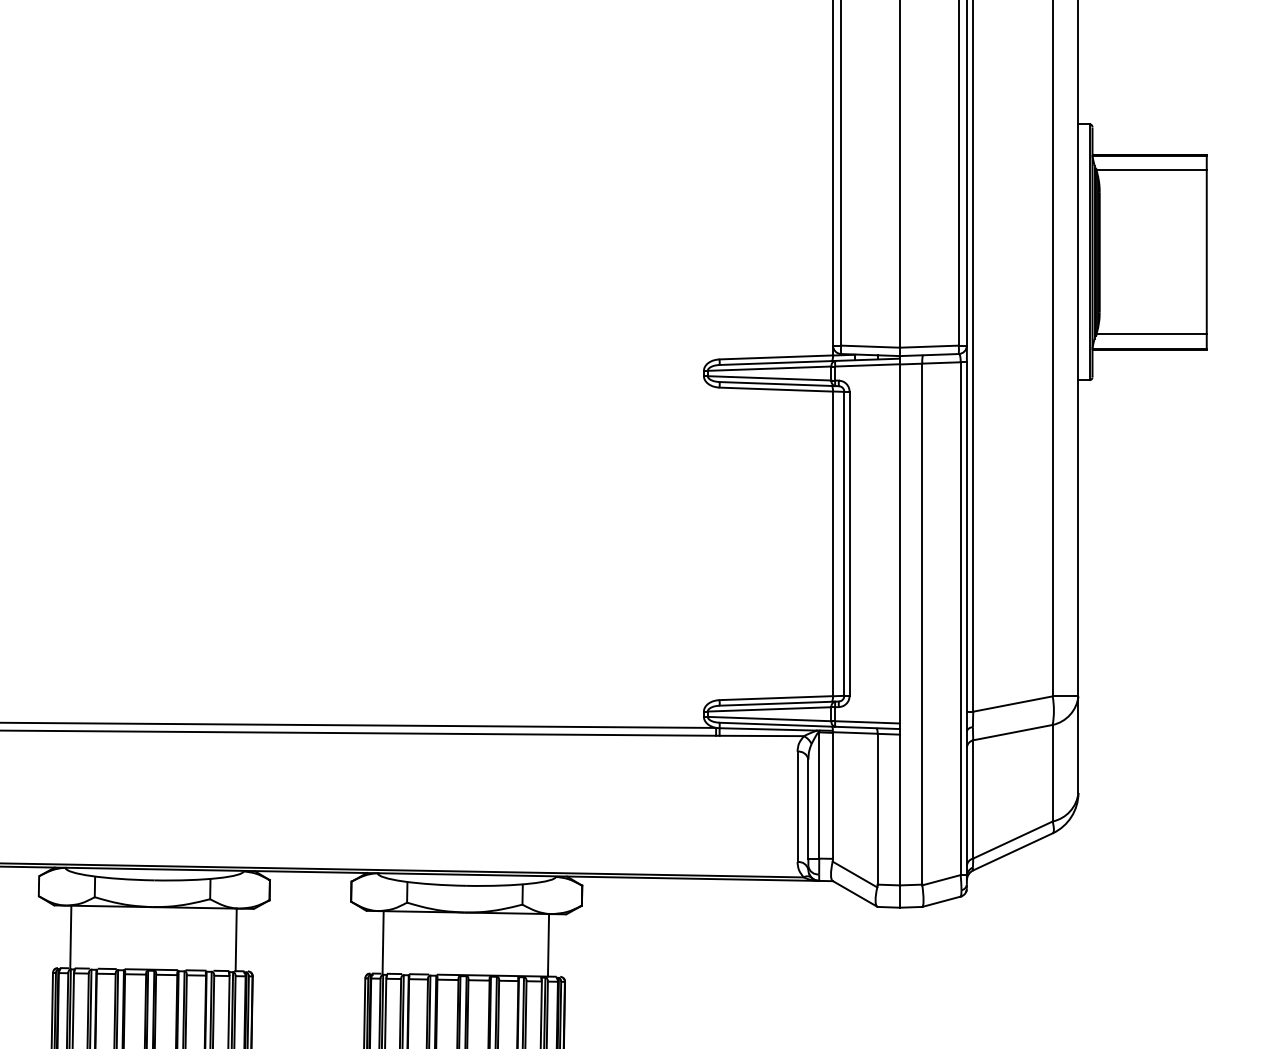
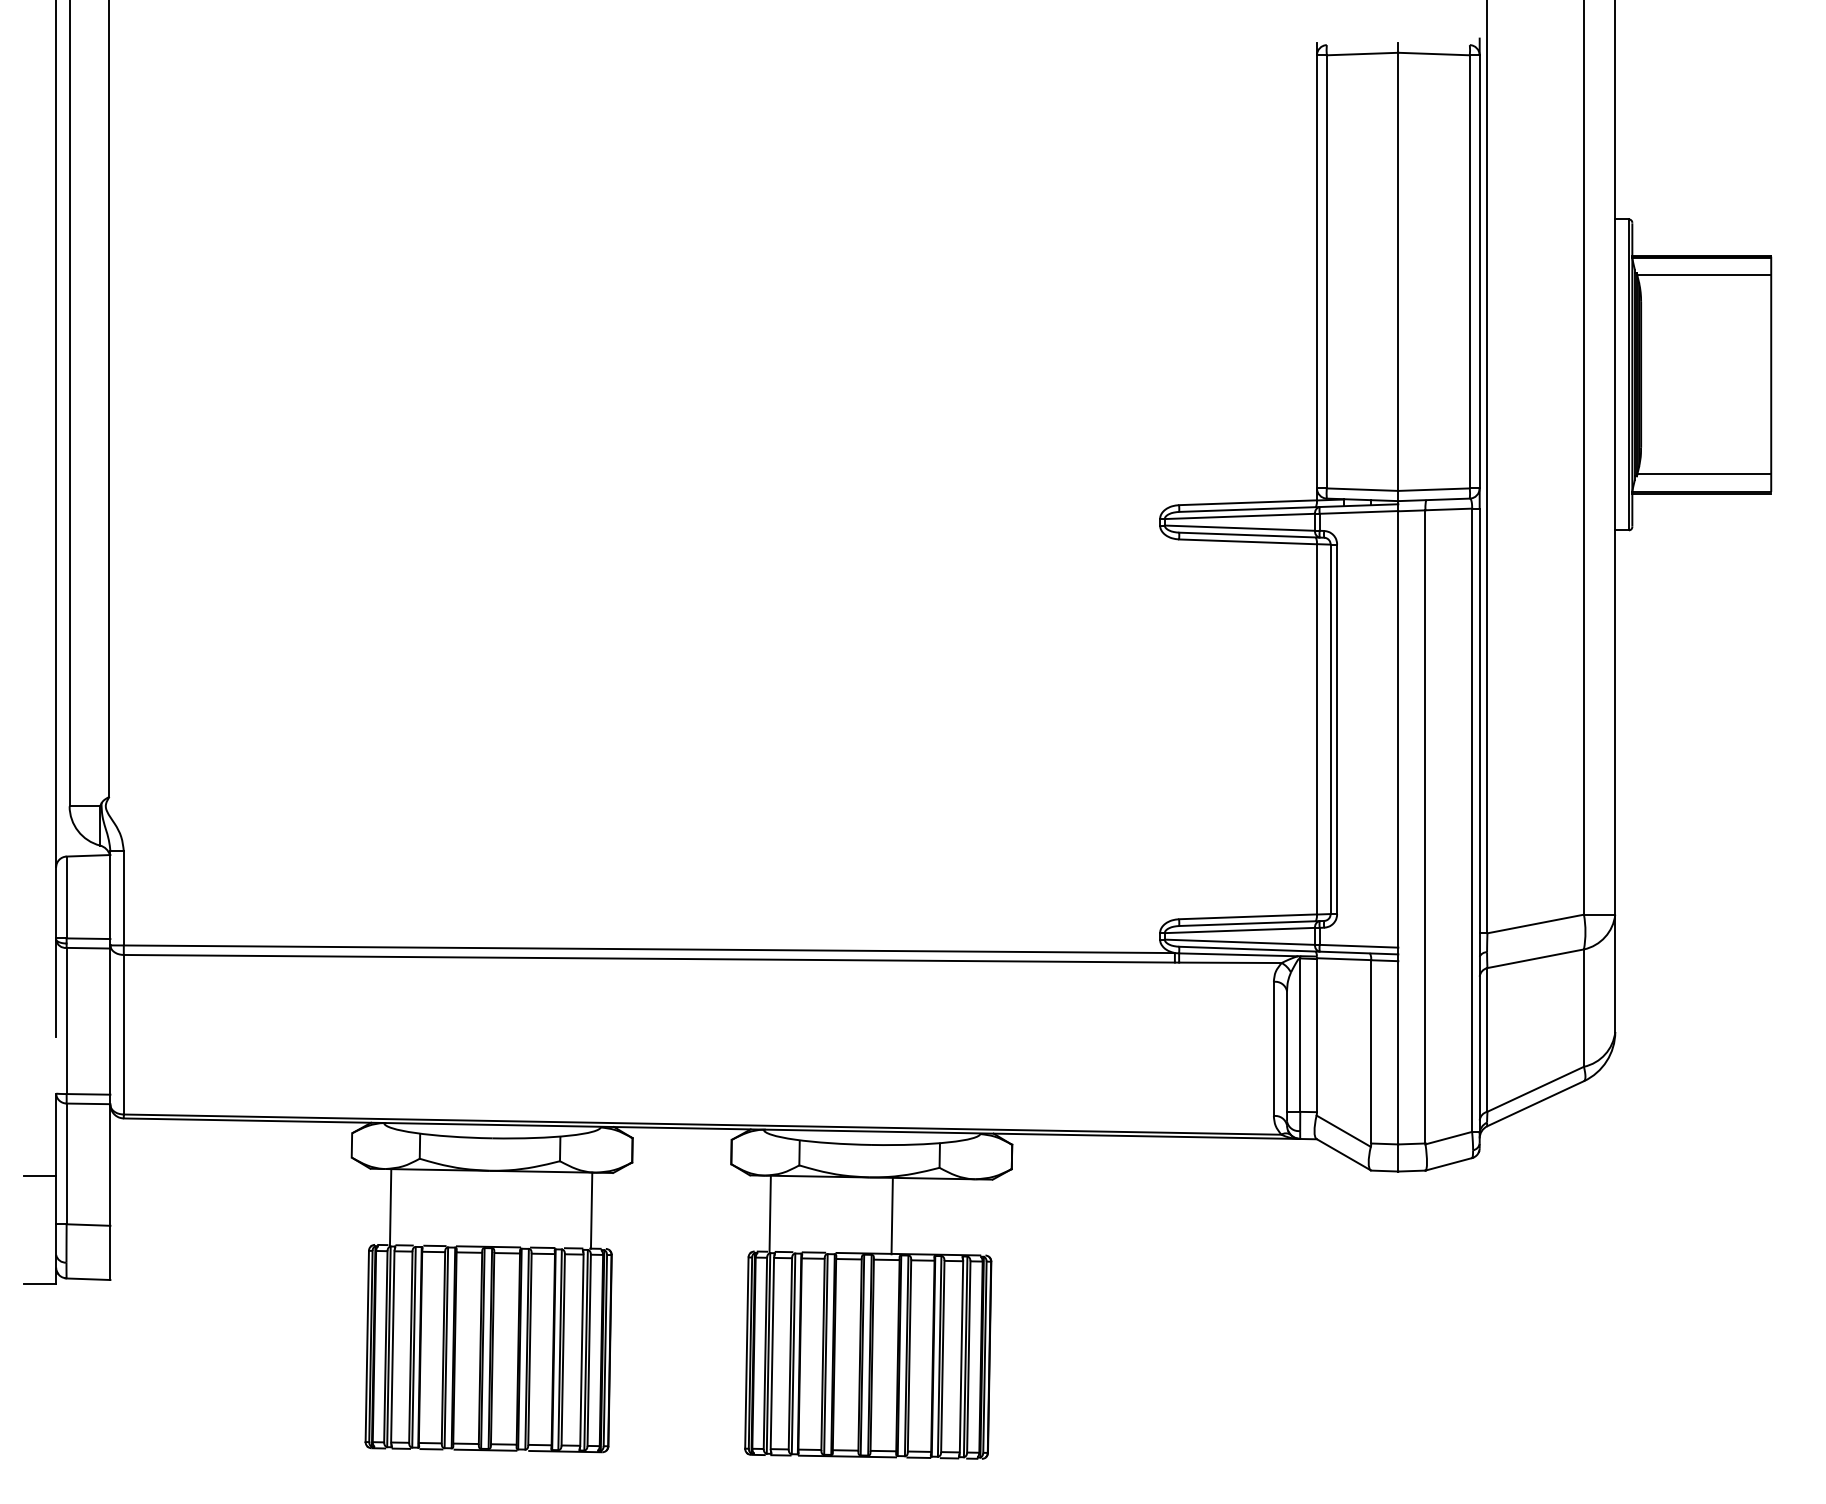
line: (547, 945) -> (891, 1216), moved

